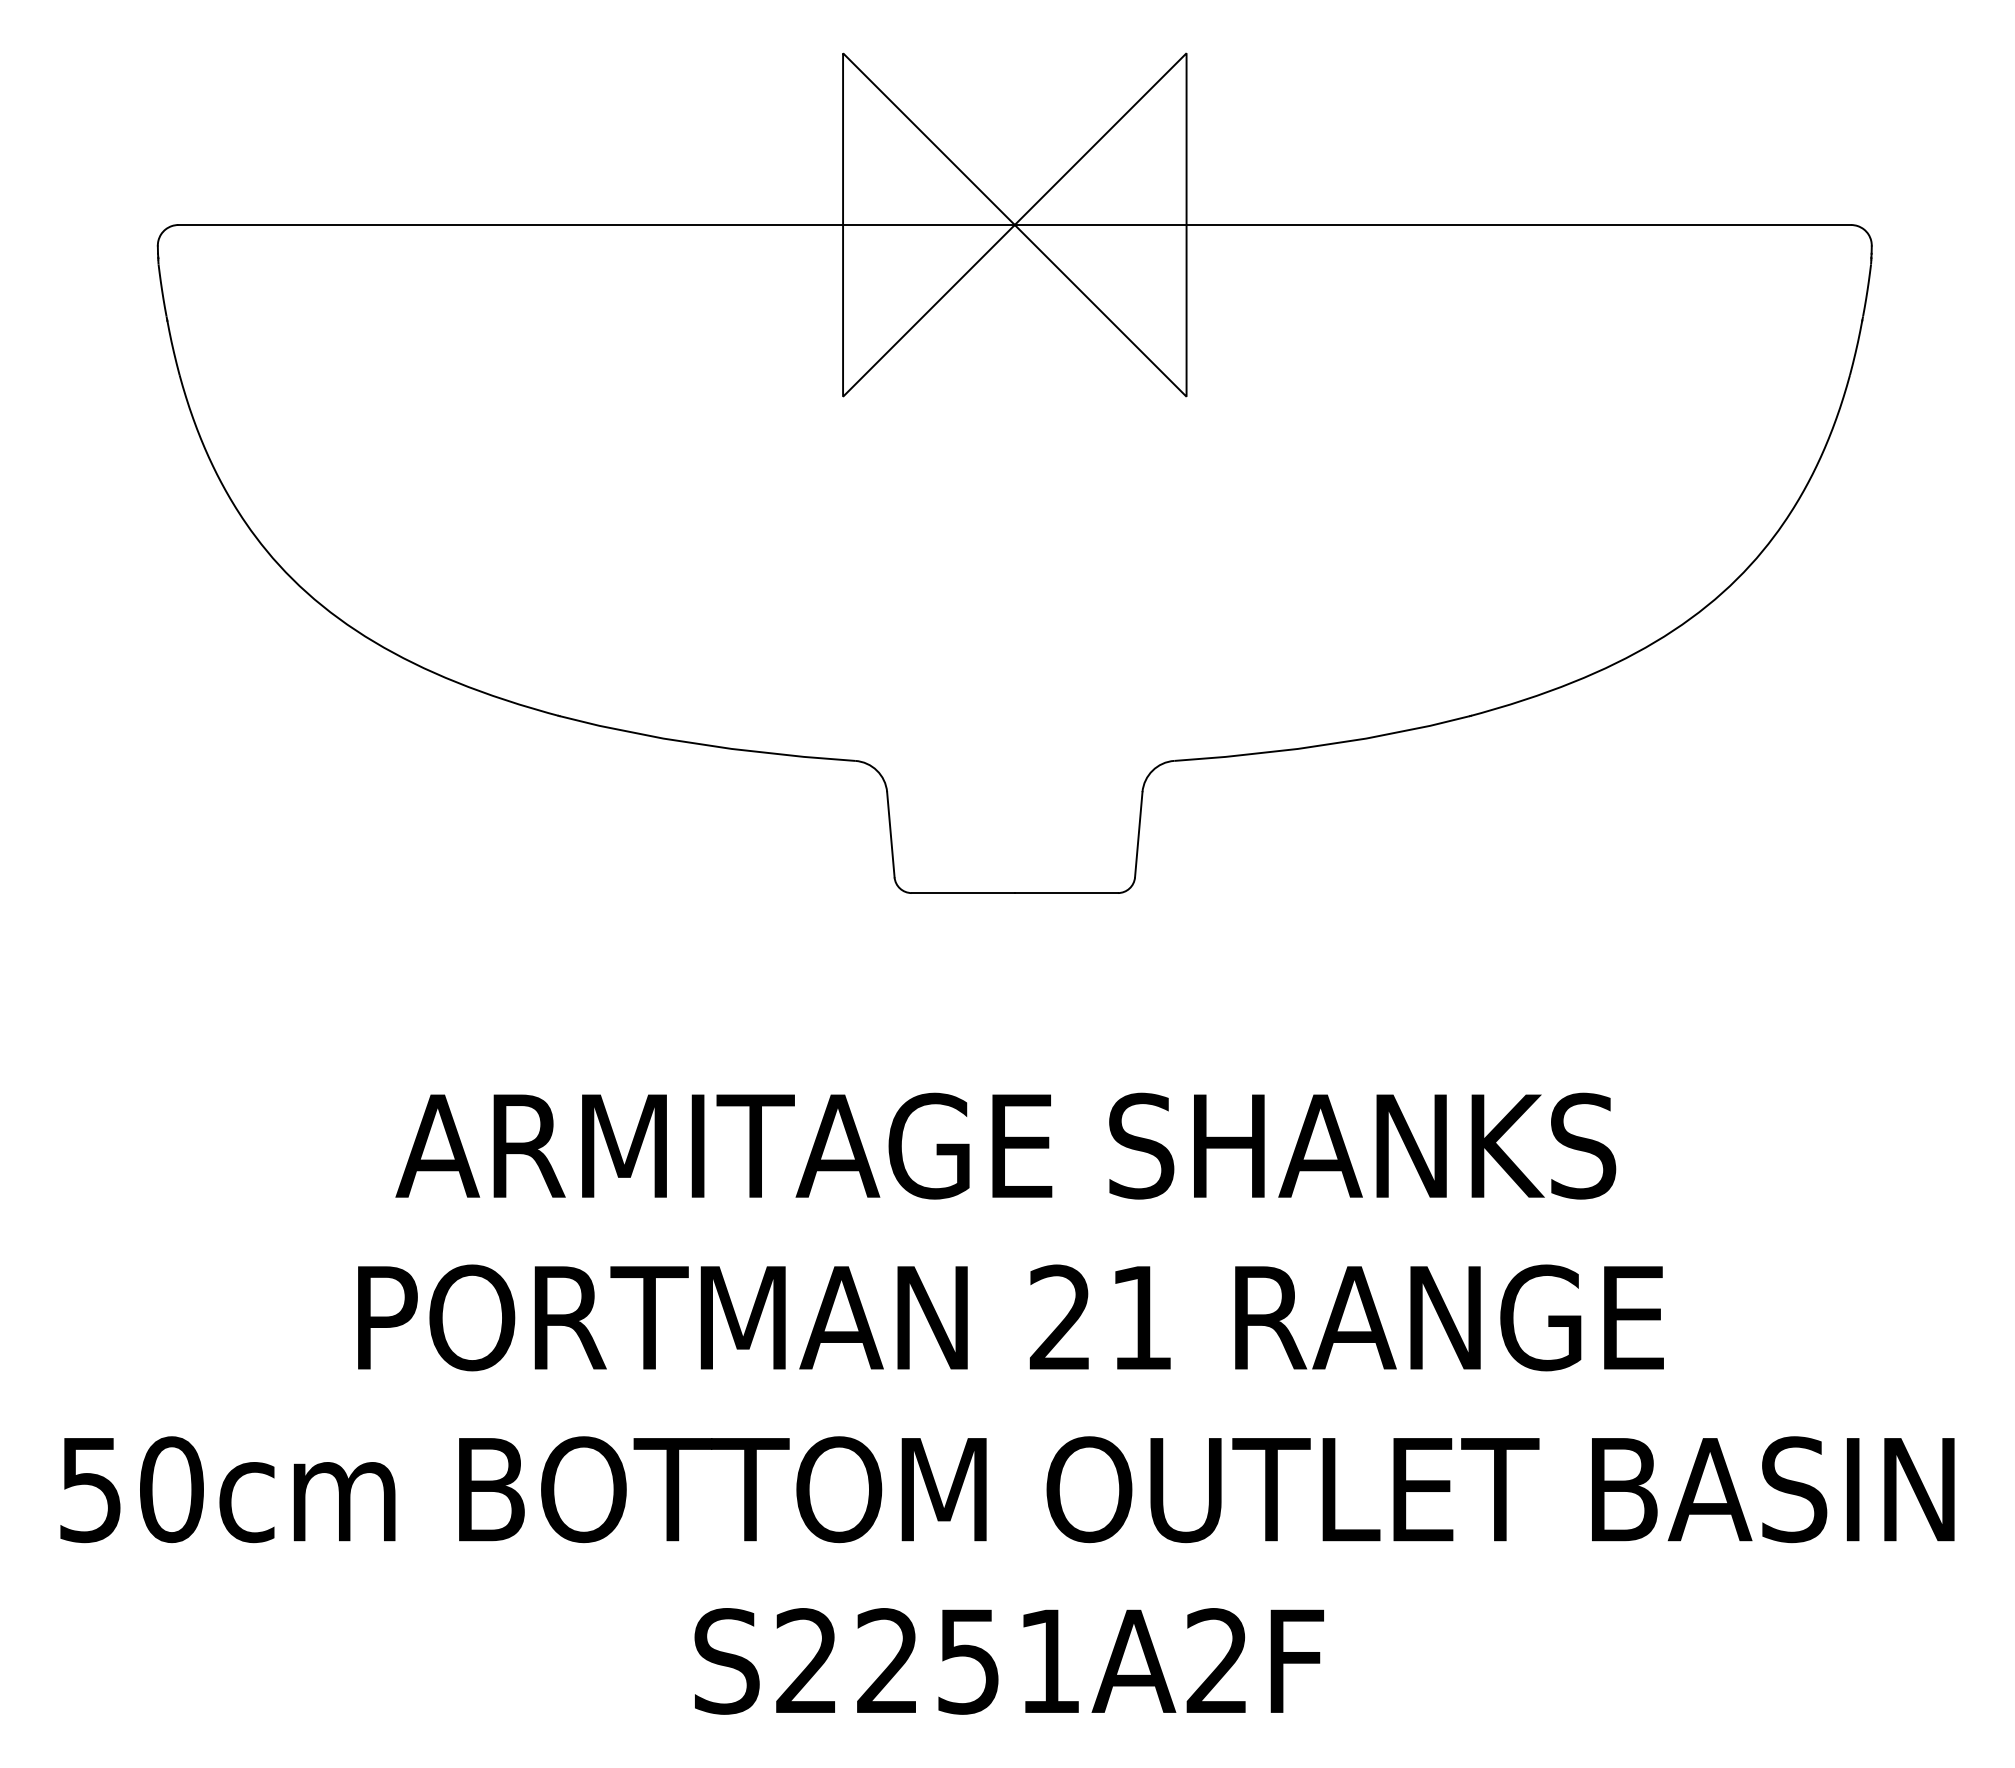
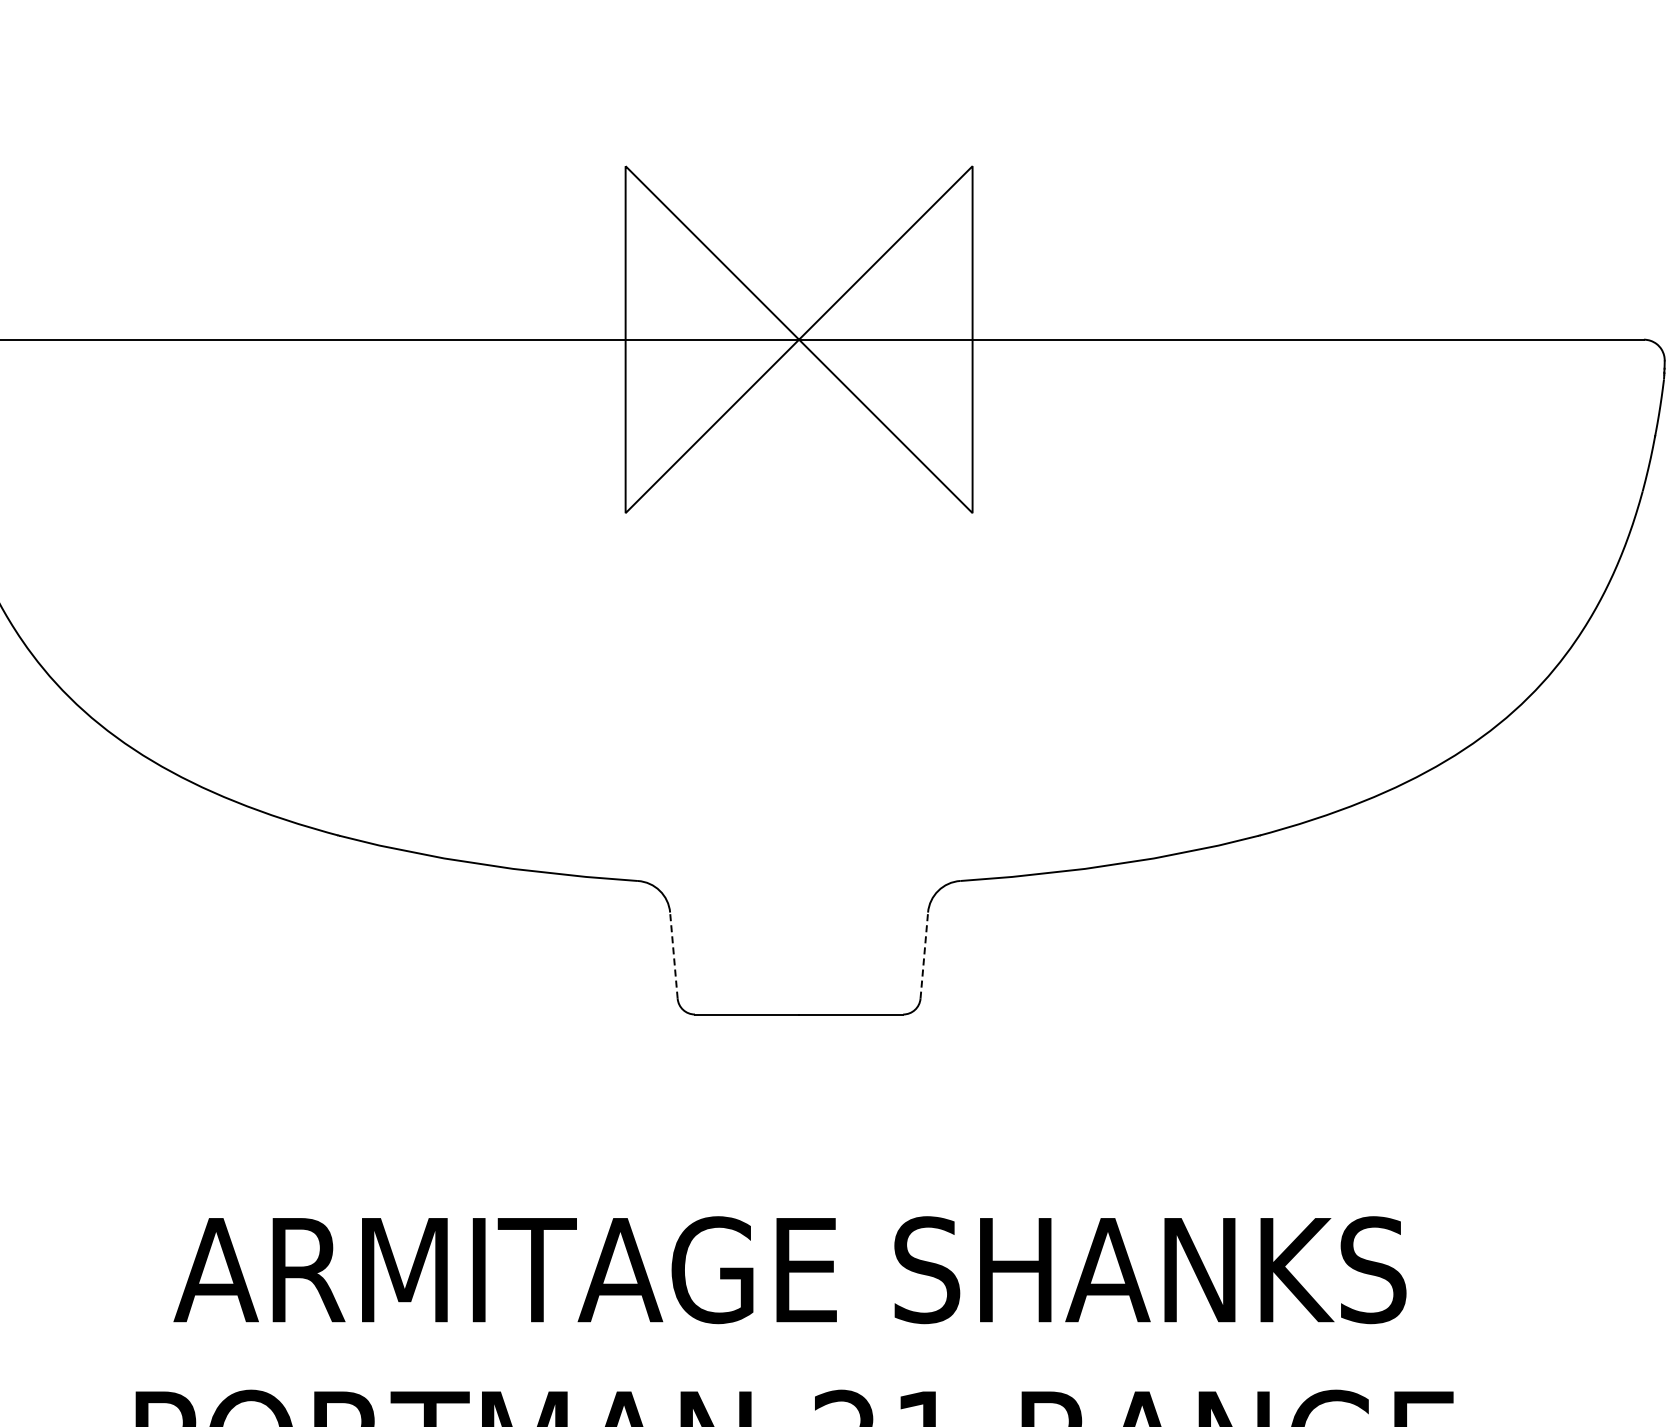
line: (890, 834) -> (673, 955), solid -> dashed
line: (1138, 834) -> (924, 955), solid -> dashed

